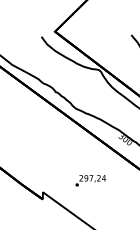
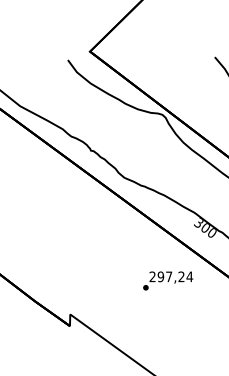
text: (90, 180) -> (167, 280), moved

